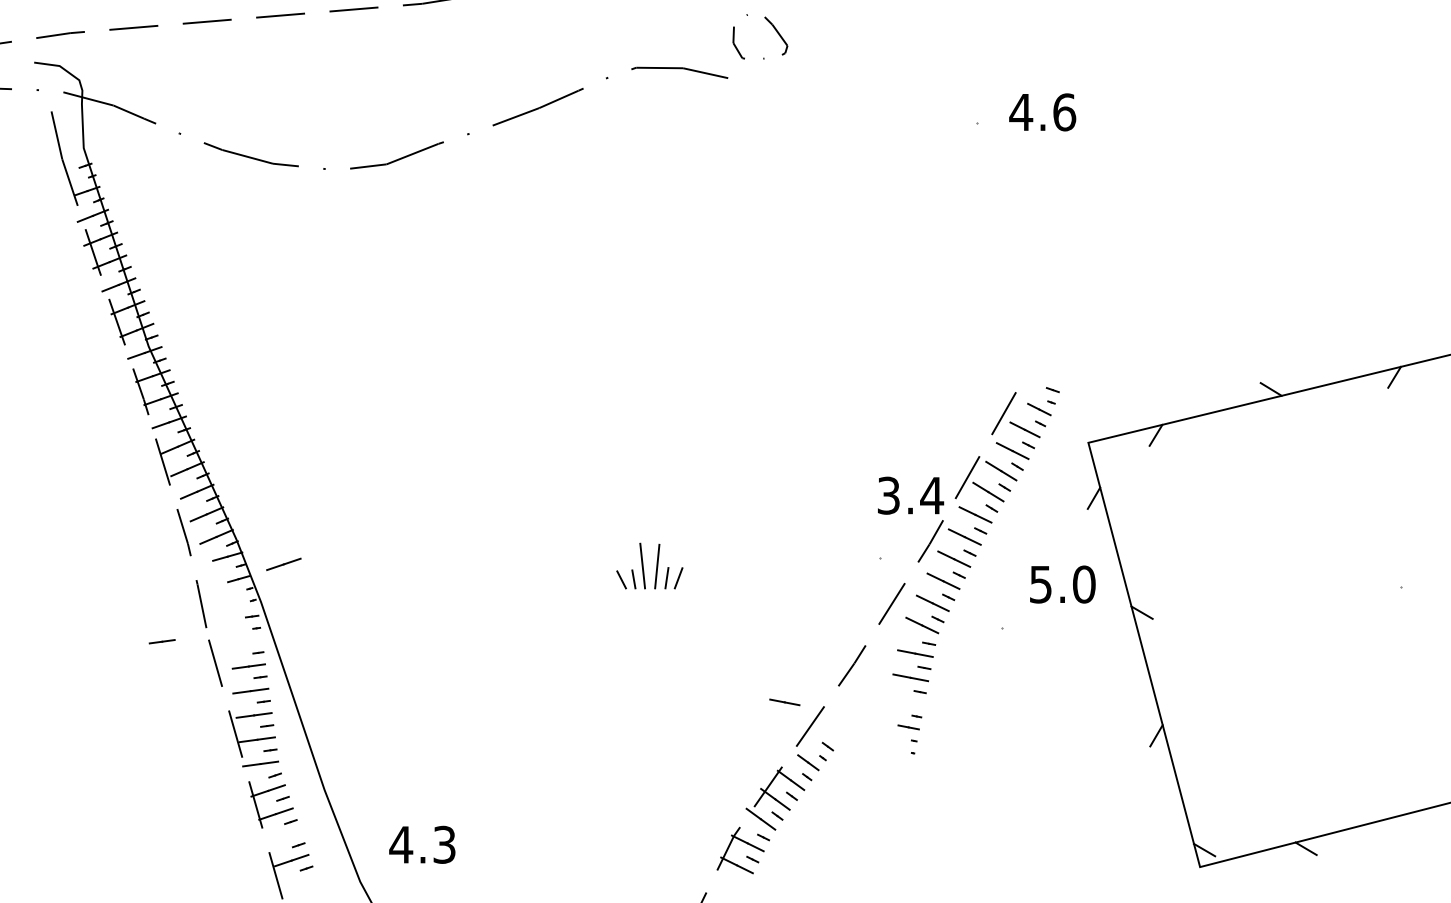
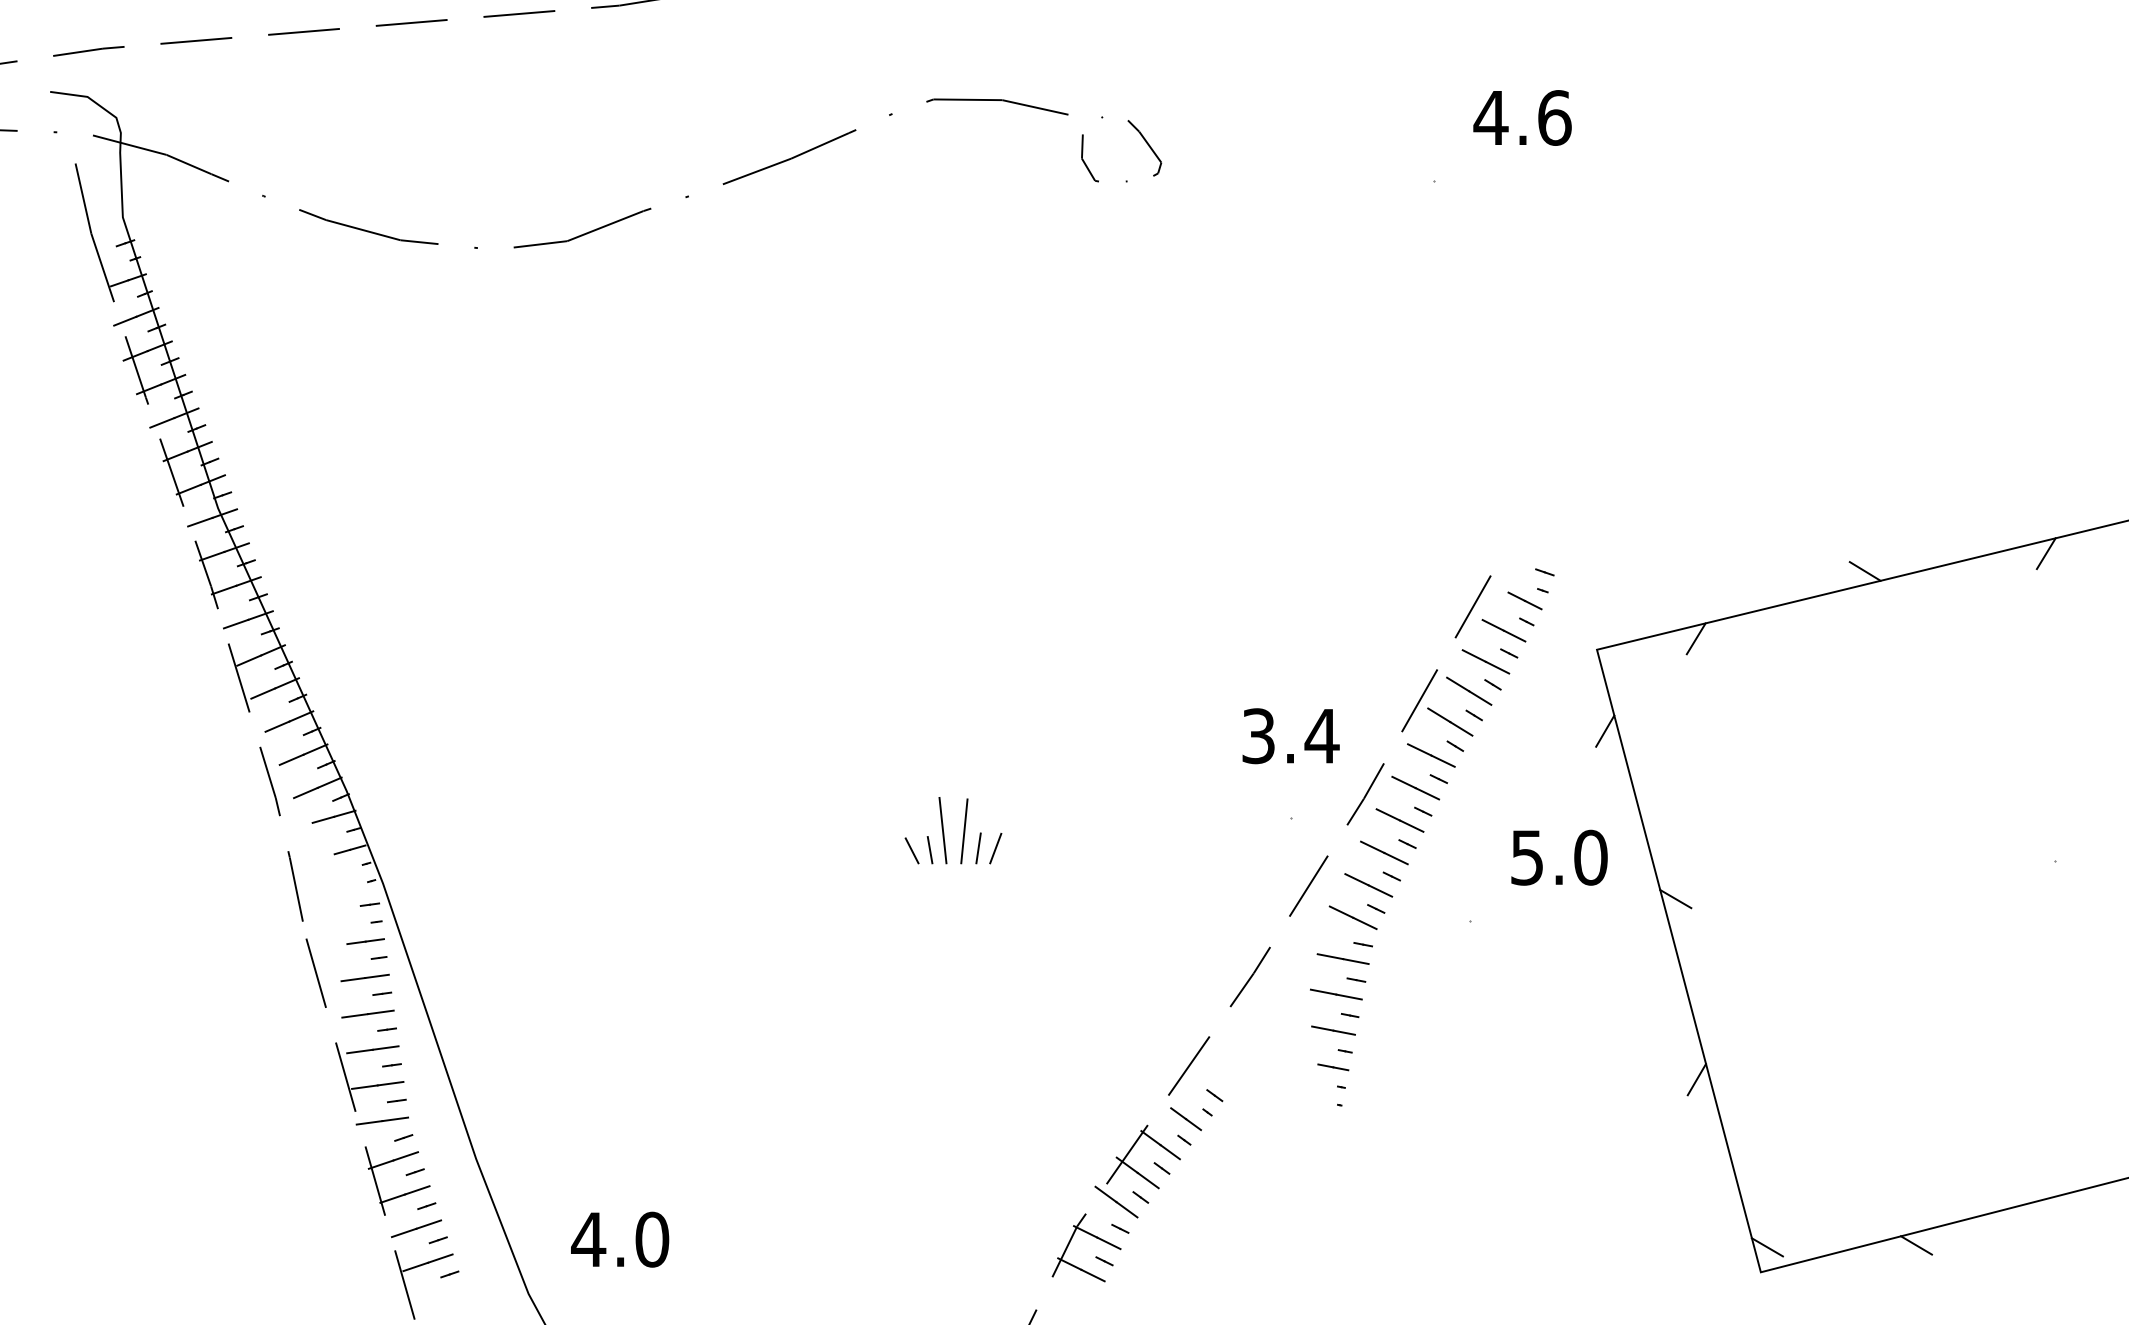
part: (771, 25) -> (1137, 132), moved
text: (1042, 112) -> (1522, 118), moved
text: (911, 495) -> (1291, 735), moved
line: (283, 563) -> (415, 1227), moved
line: (161, 641) -> (364, 941), moved
line: (784, 702) -> (1333, 1030), moved
text: (444, 844) -> (652, 1239), 4.3 -> 4.0

